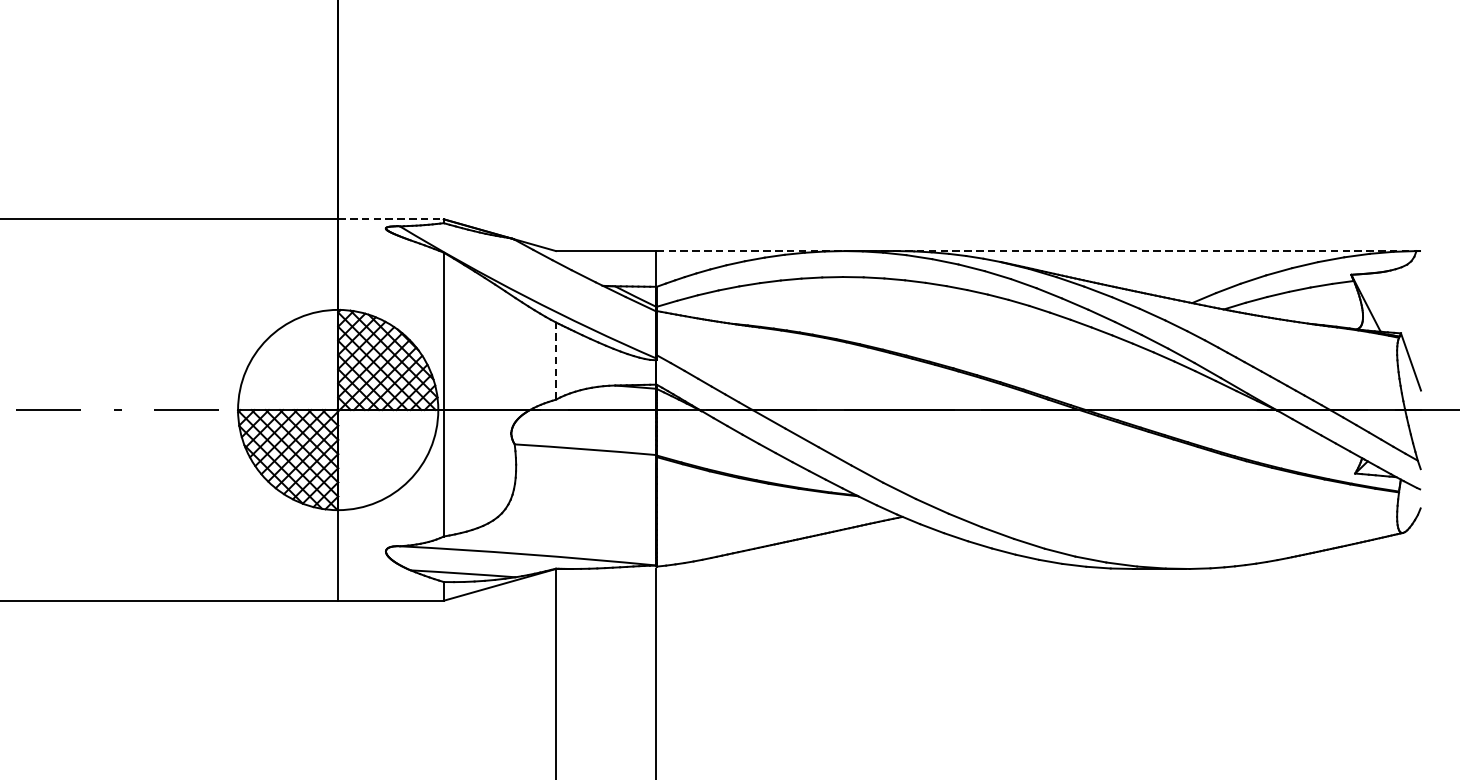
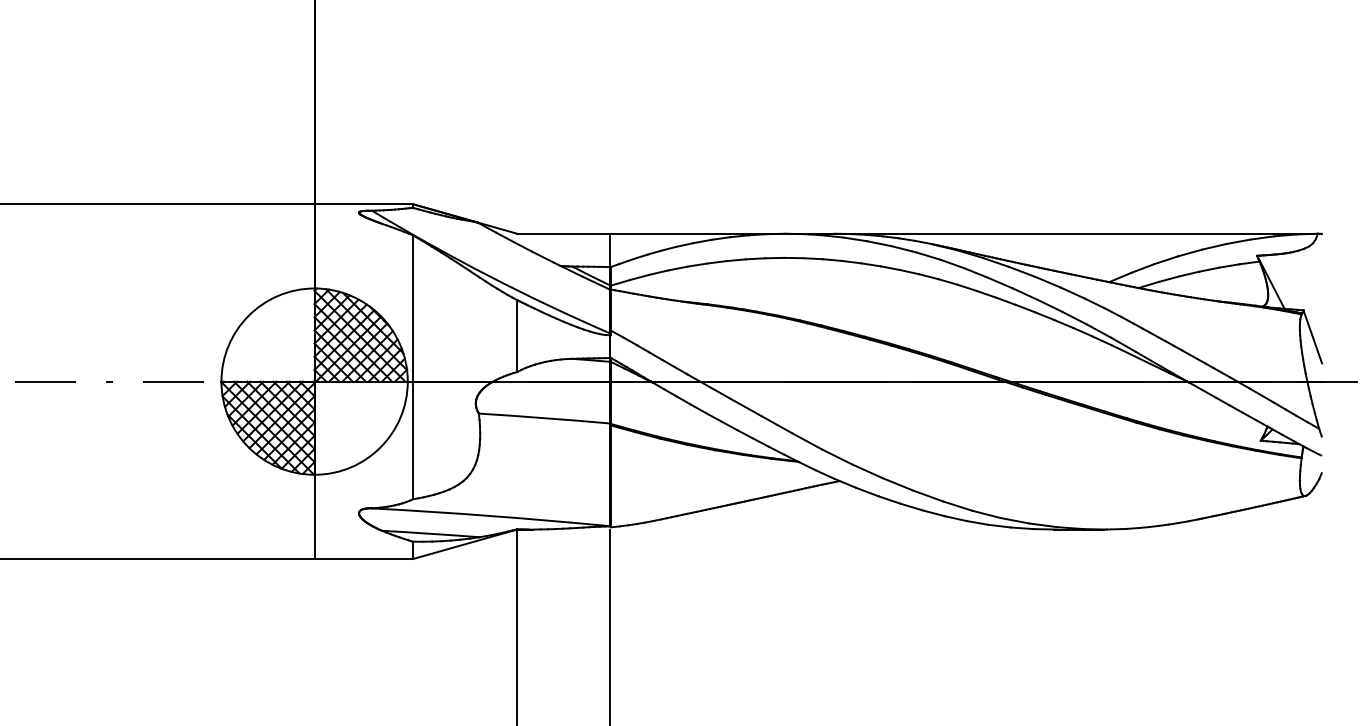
line: (391, 219) -> (364, 204), dashed -> solid
line: (1038, 250) -> (966, 233), dashed -> solid
line: (556, 361) -> (517, 336), dashed -> solid

